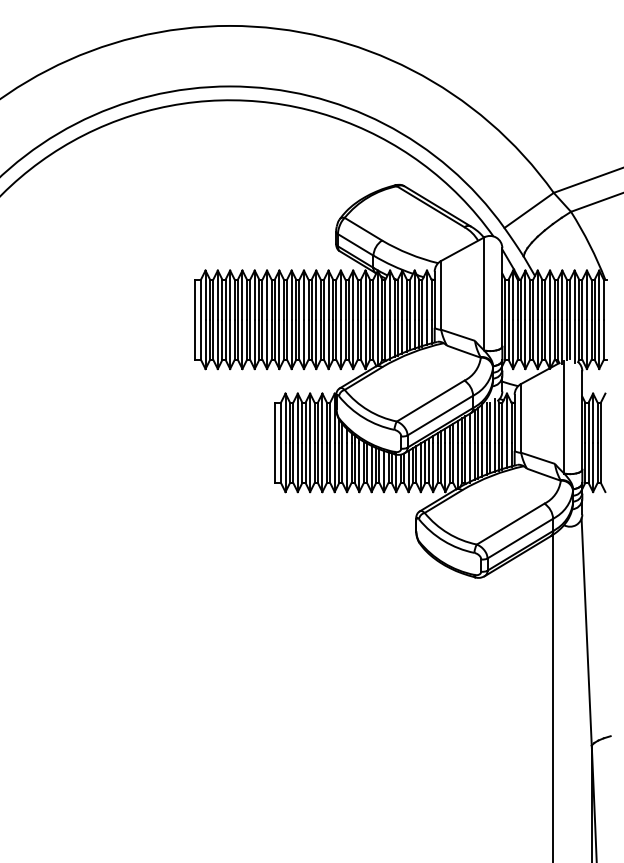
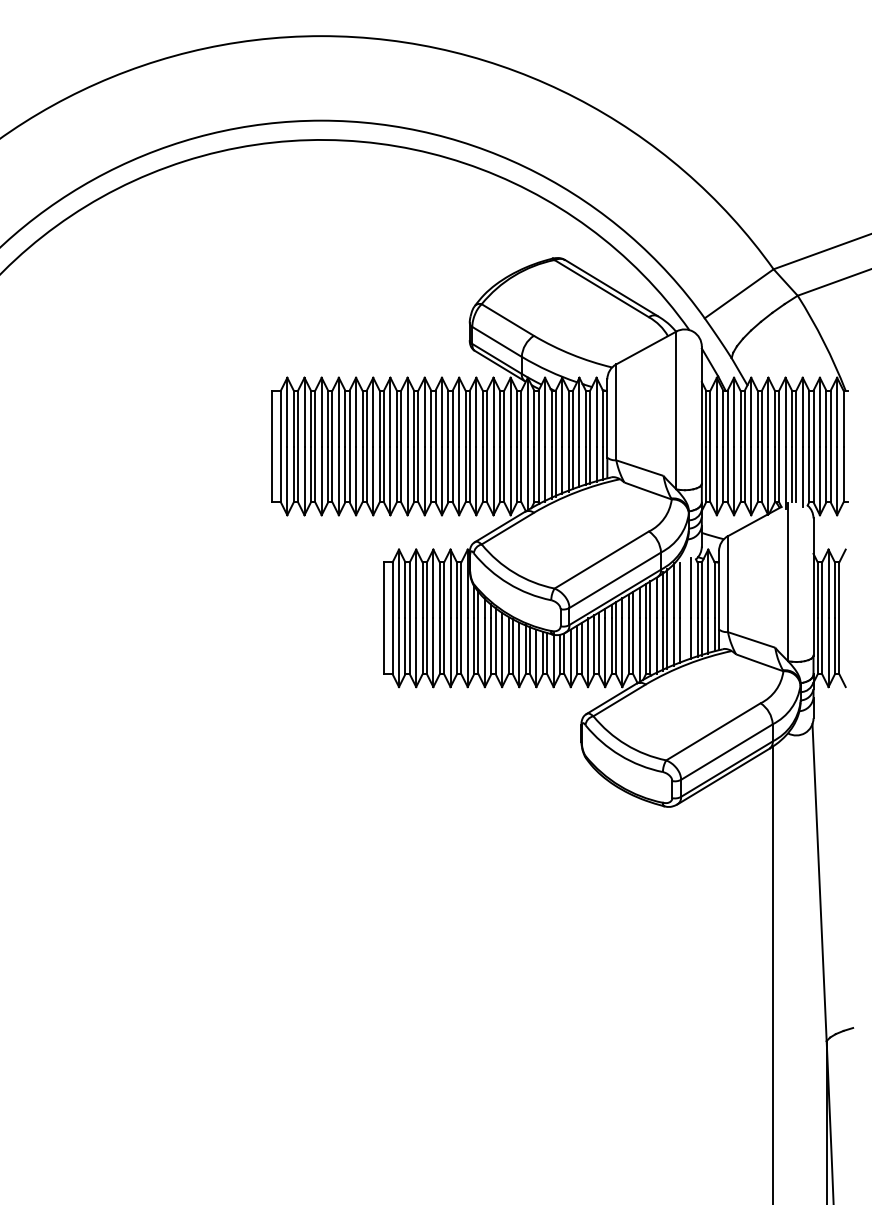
line: (489, 438) -> (684, 612), removed

